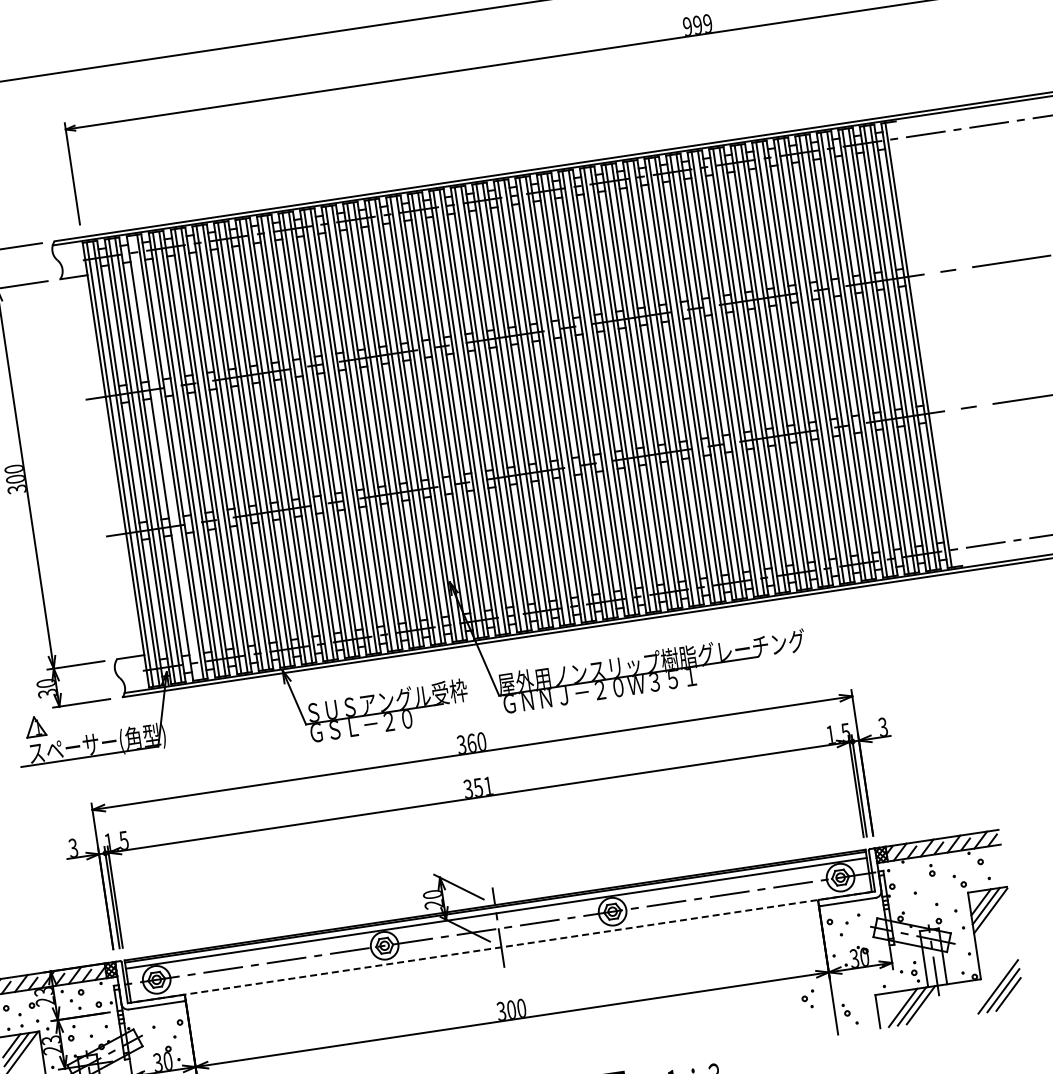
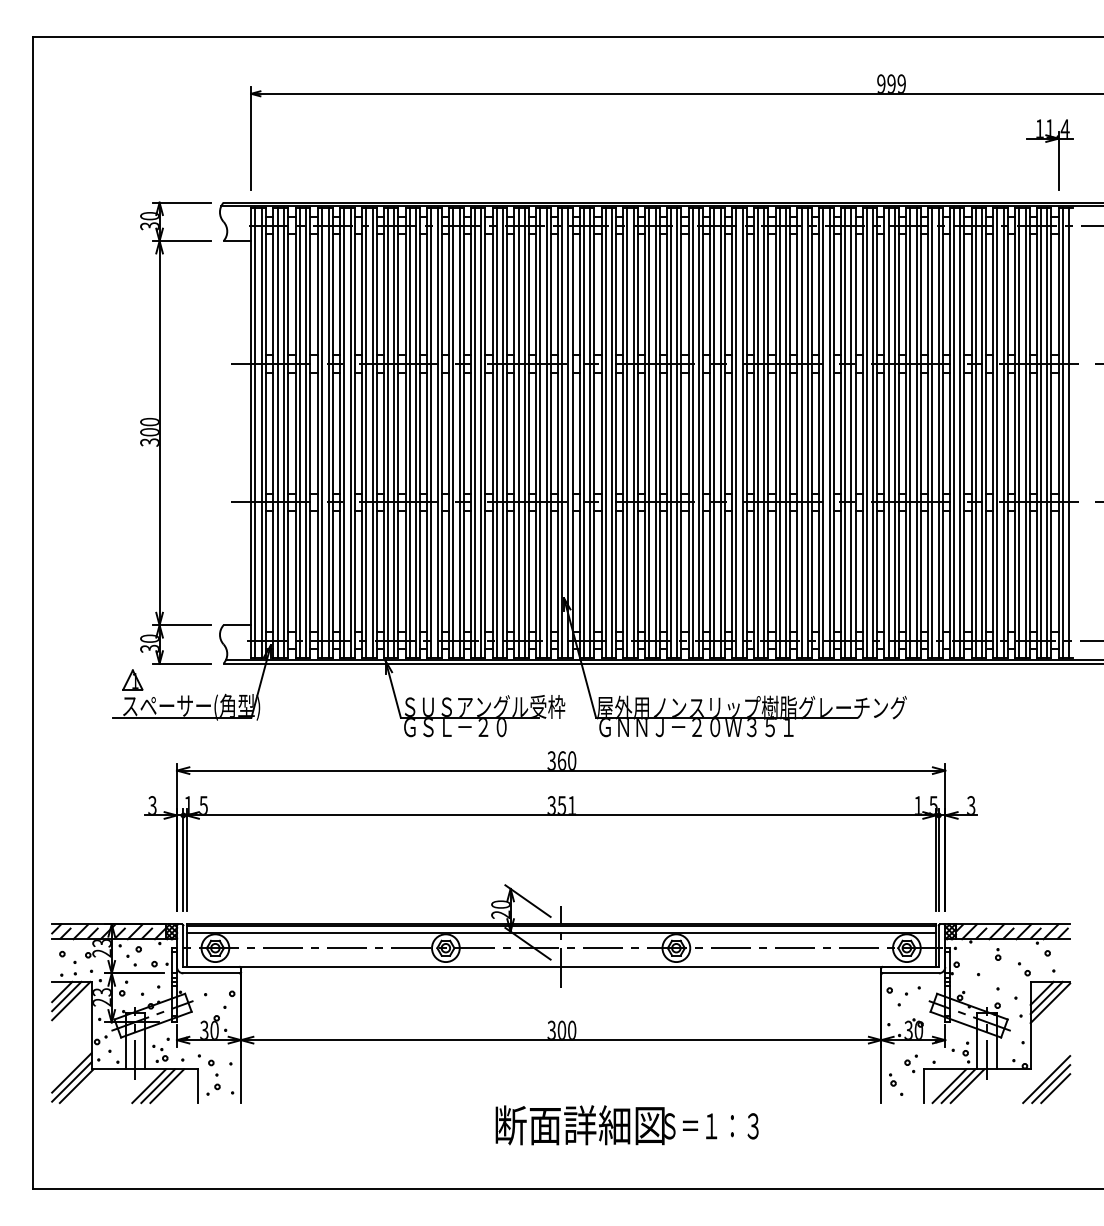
part: (873, 70) -> (1058, 154), added
line: (925, 343) -> (1069, 432), added
line: (163, 457) -> (299, 432), added
line: (501, 946) -> (561, 966), dashed -> solid
part: (807, 999) -> (910, 1063), moved

